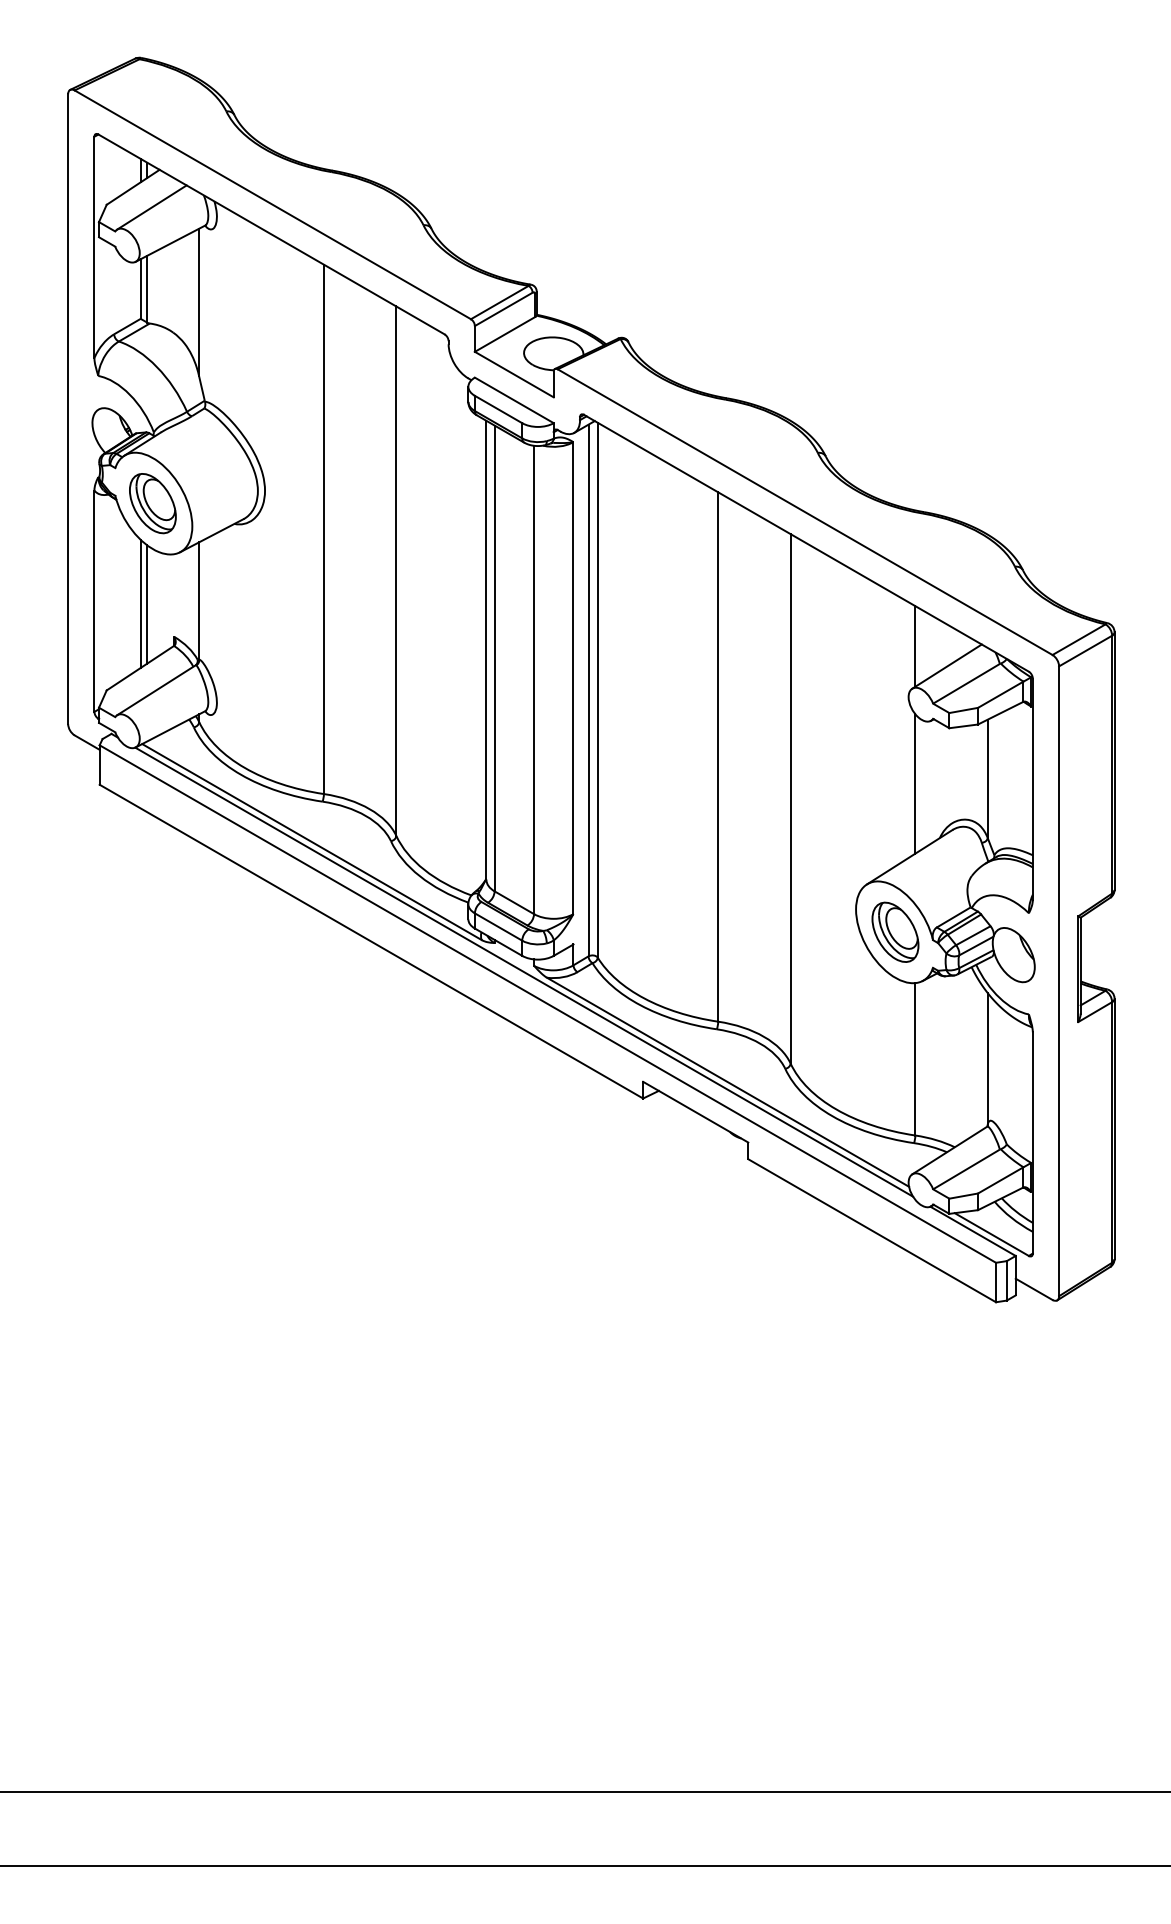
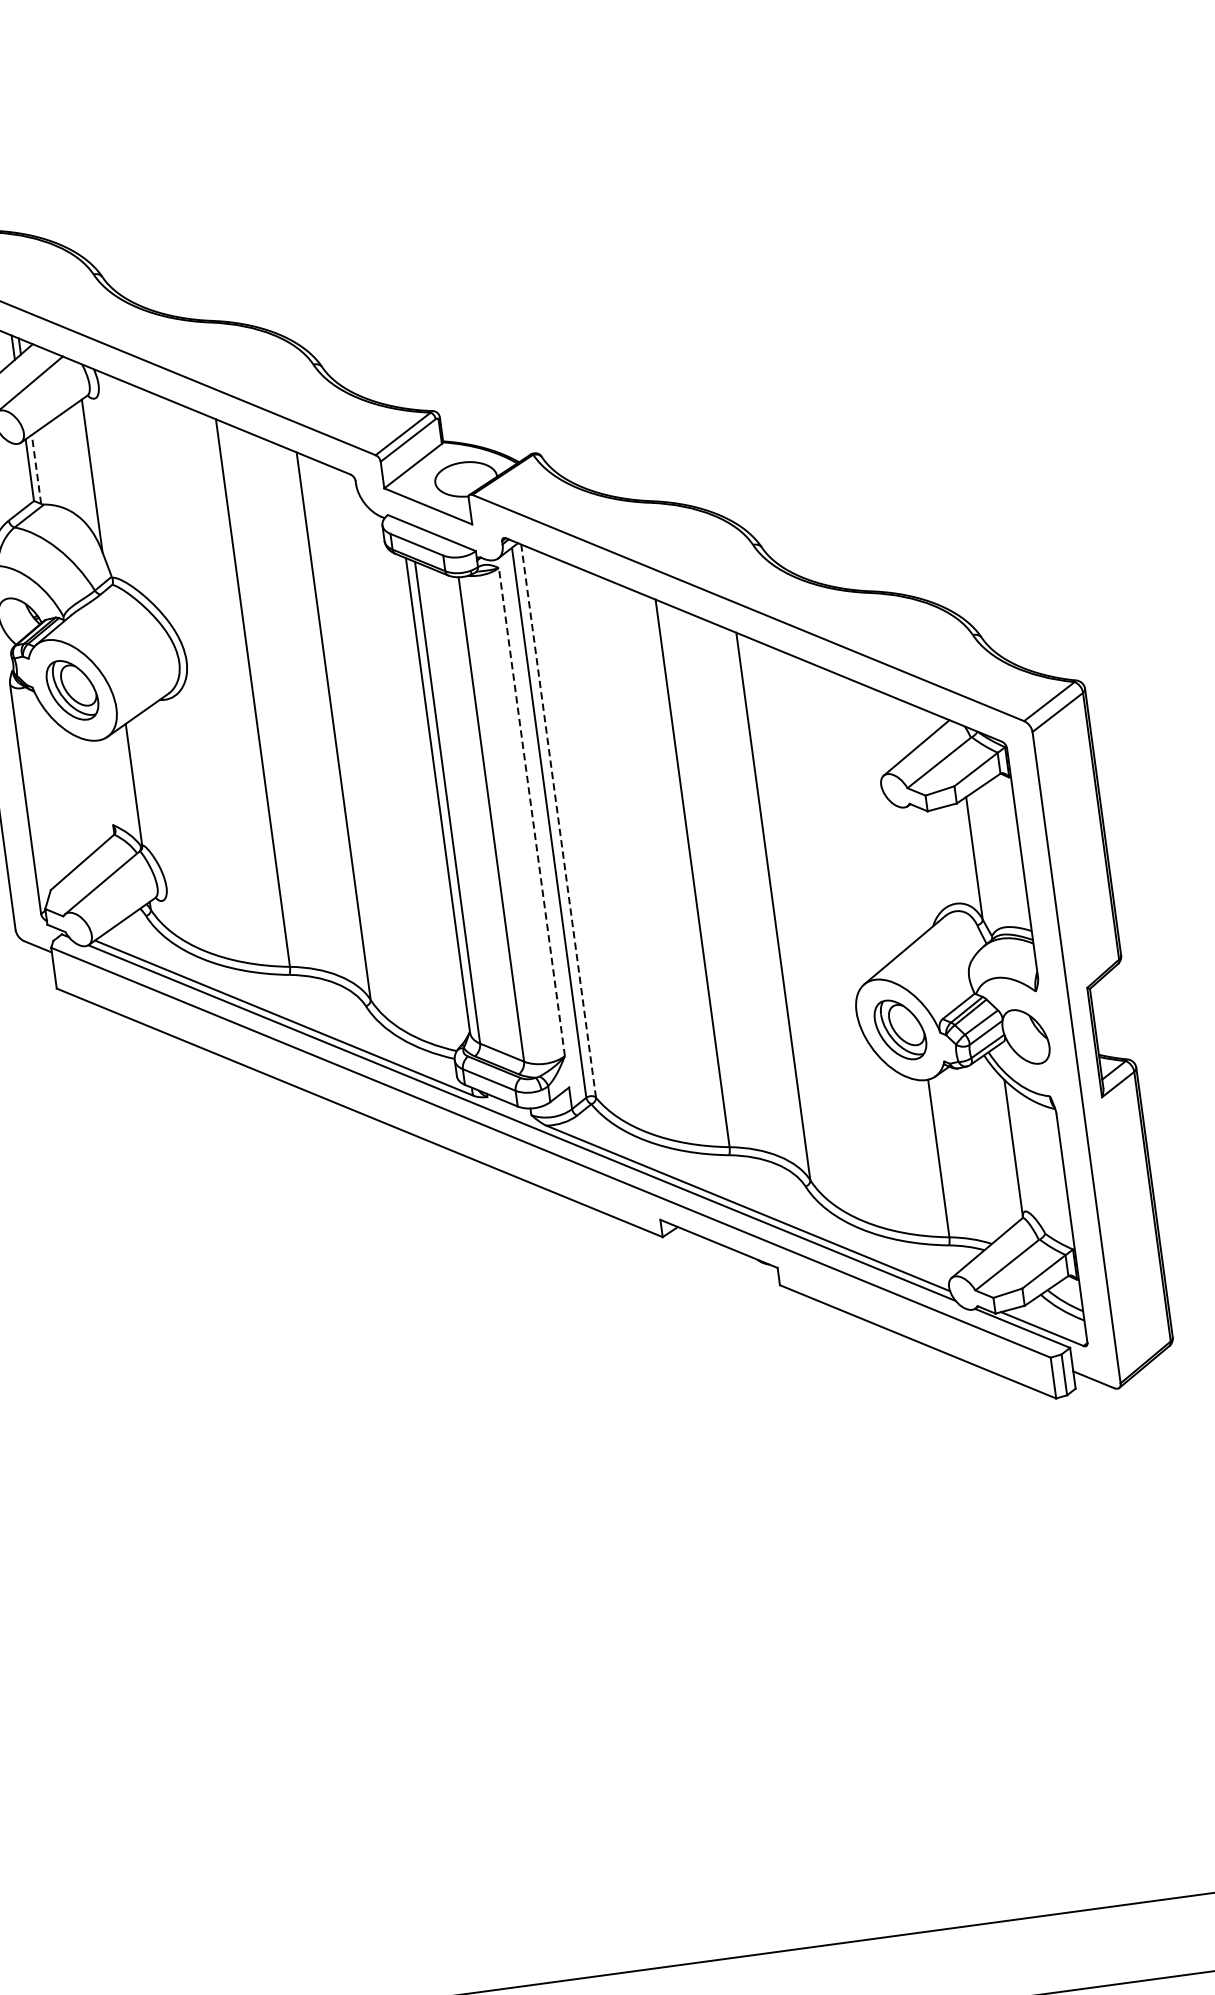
line: (147, 288) -> (36, 468), solid -> dashed
line: (140, 603) -> (73, 795), removed
line: (147, 604) -> (81, 795), removed
line: (915, 646) -> (881, 731), removed
line: (573, 678) -> (531, 812), solid -> dashed
line: (597, 689) -> (558, 820), solid -> dashed
line: (915, 783) -> (900, 873), removed

